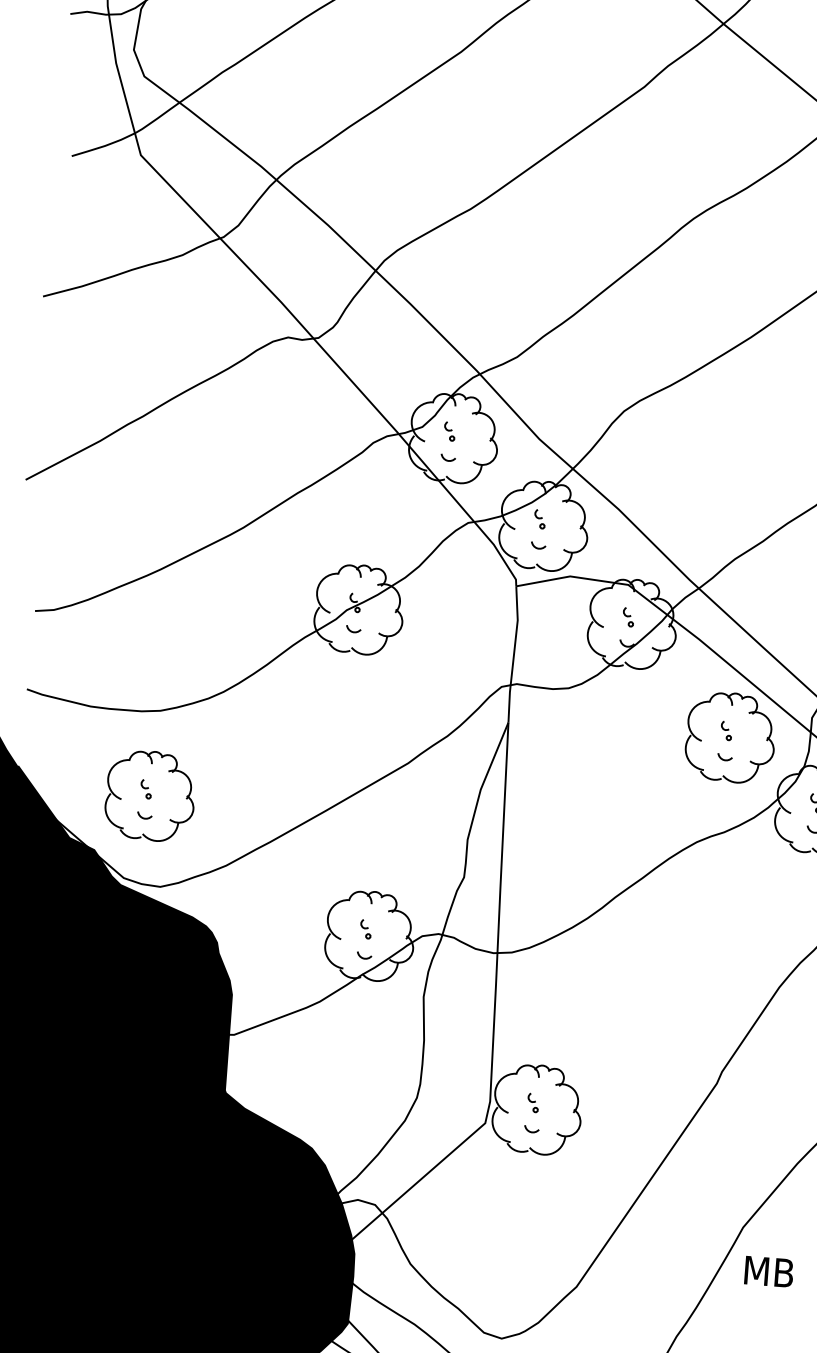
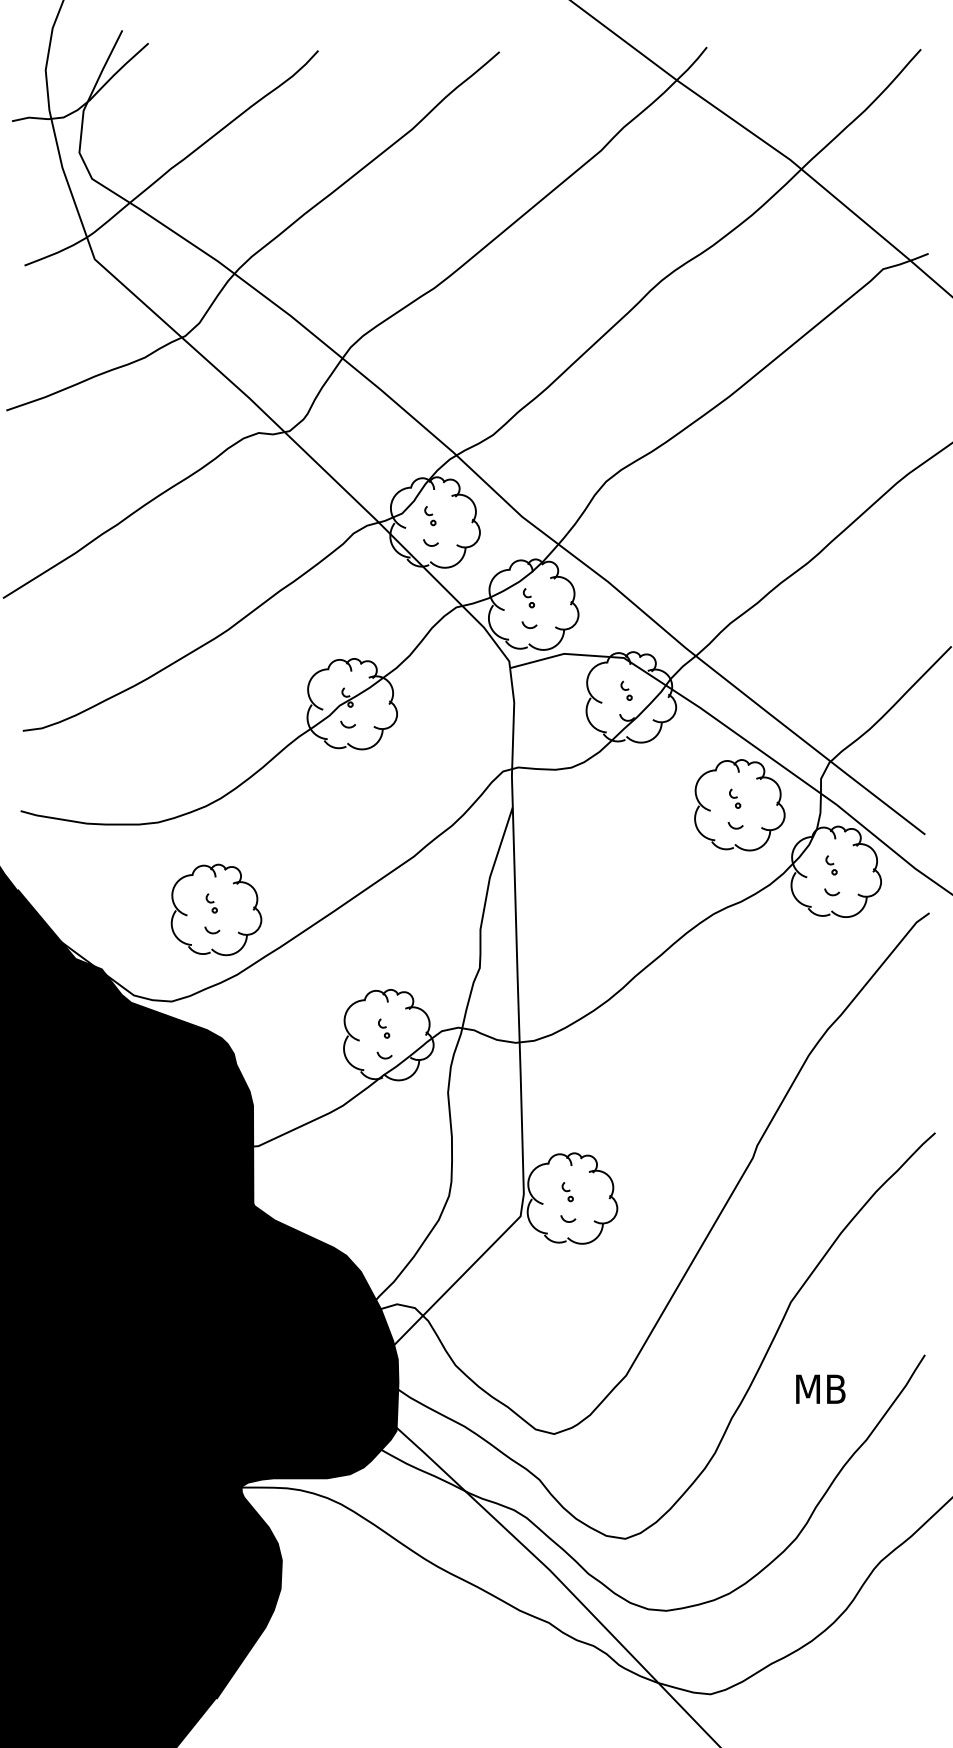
part: (150, 795) -> (216, 909), moved
text: (768, 1271) -> (820, 1388), moved

